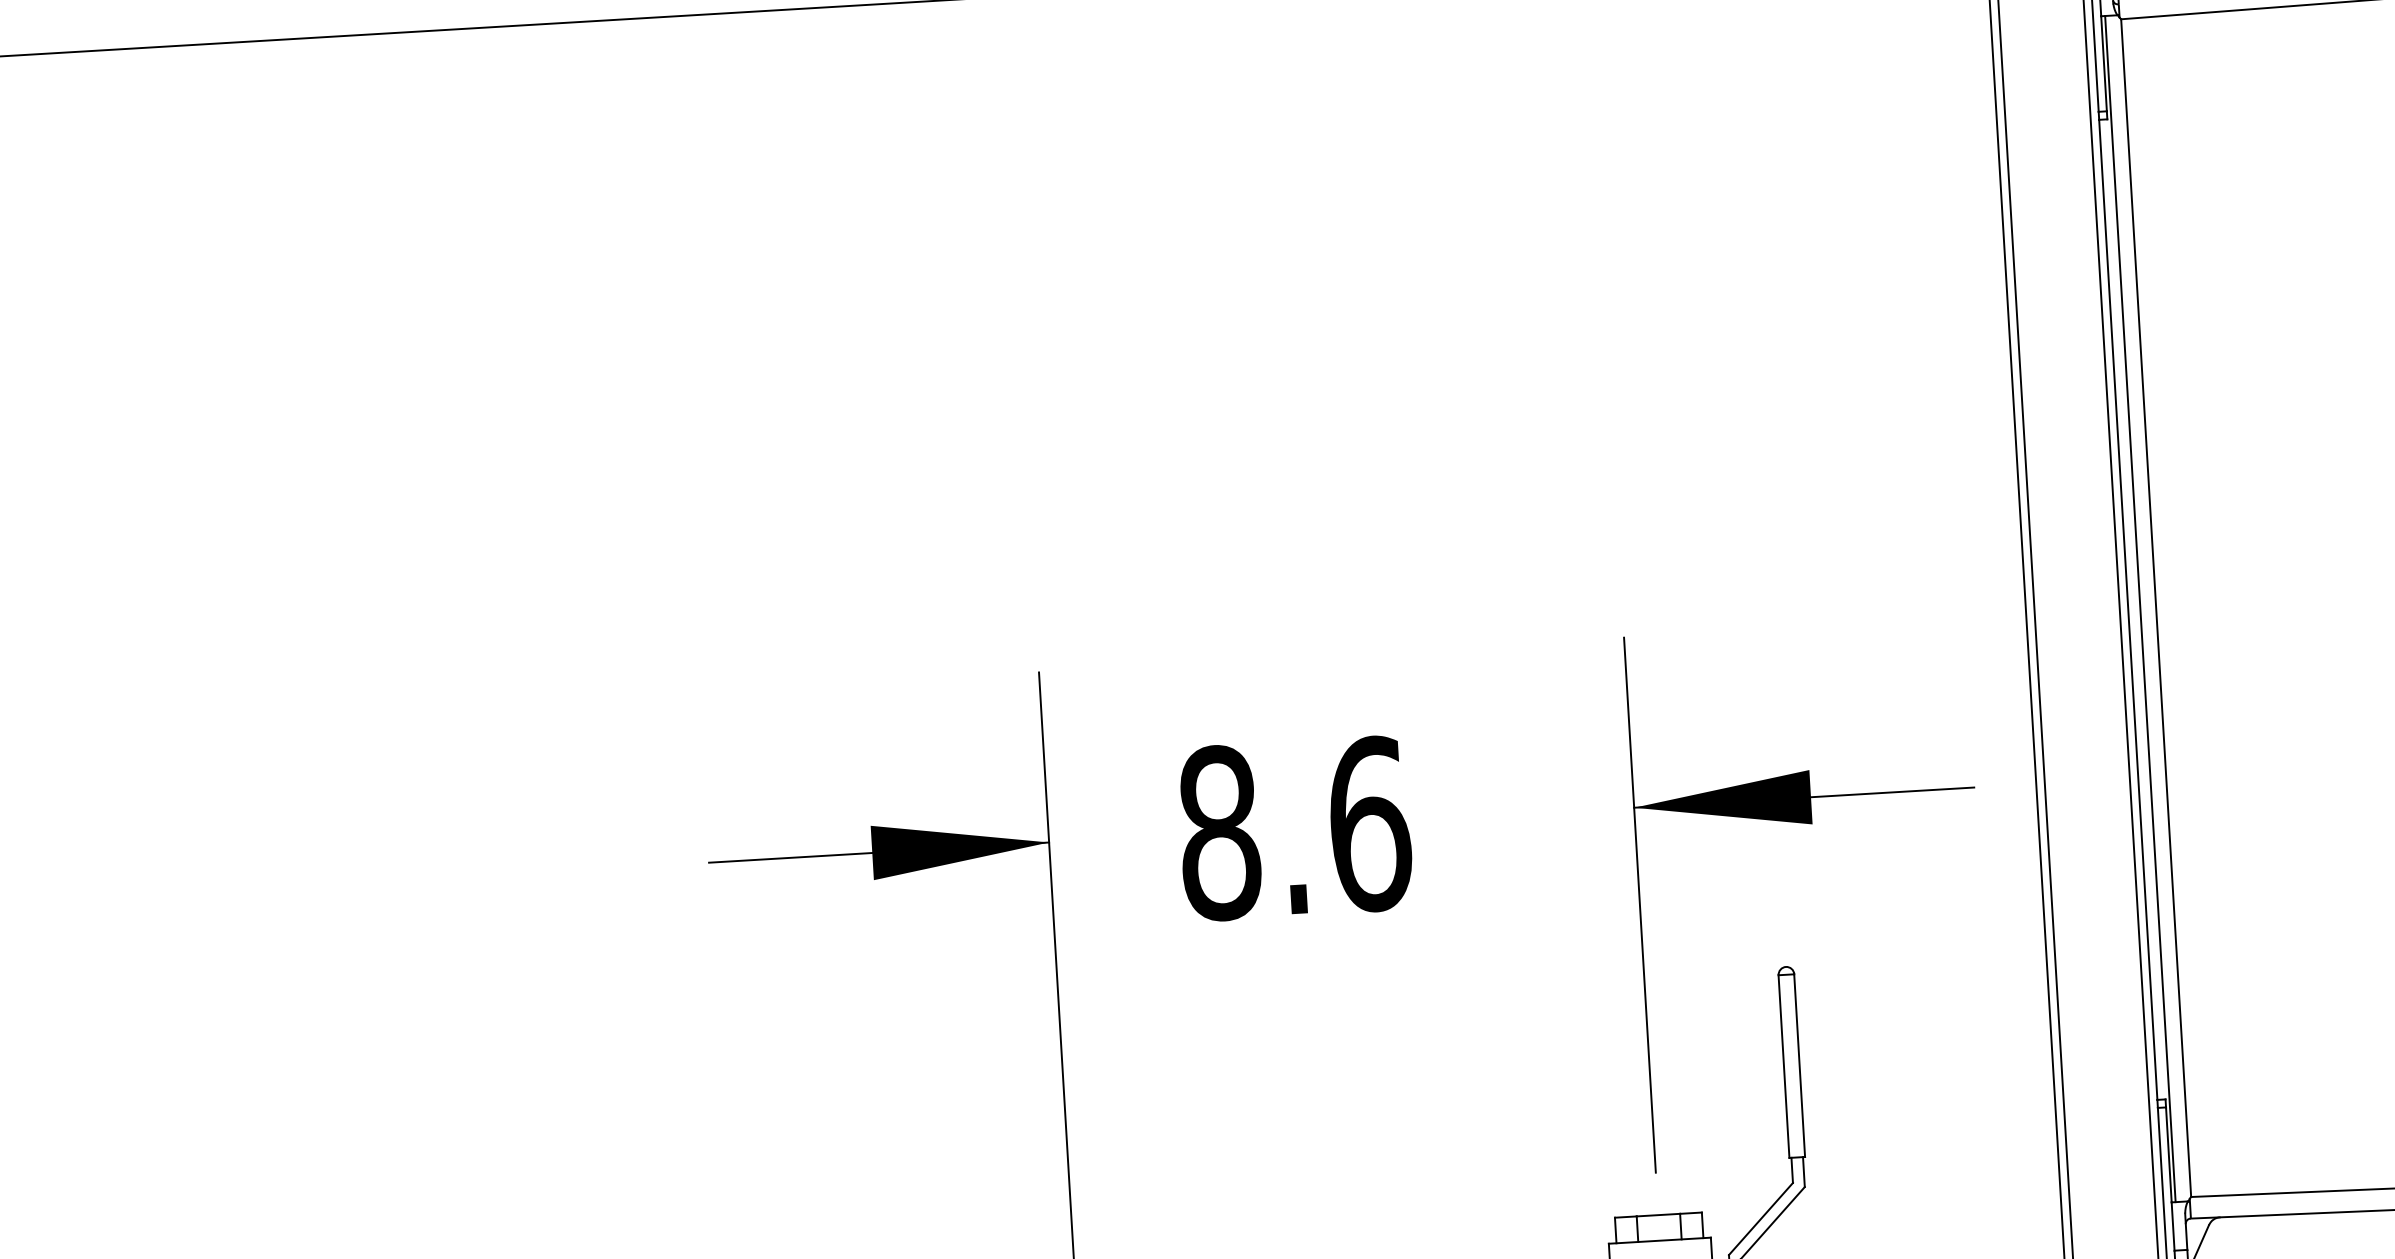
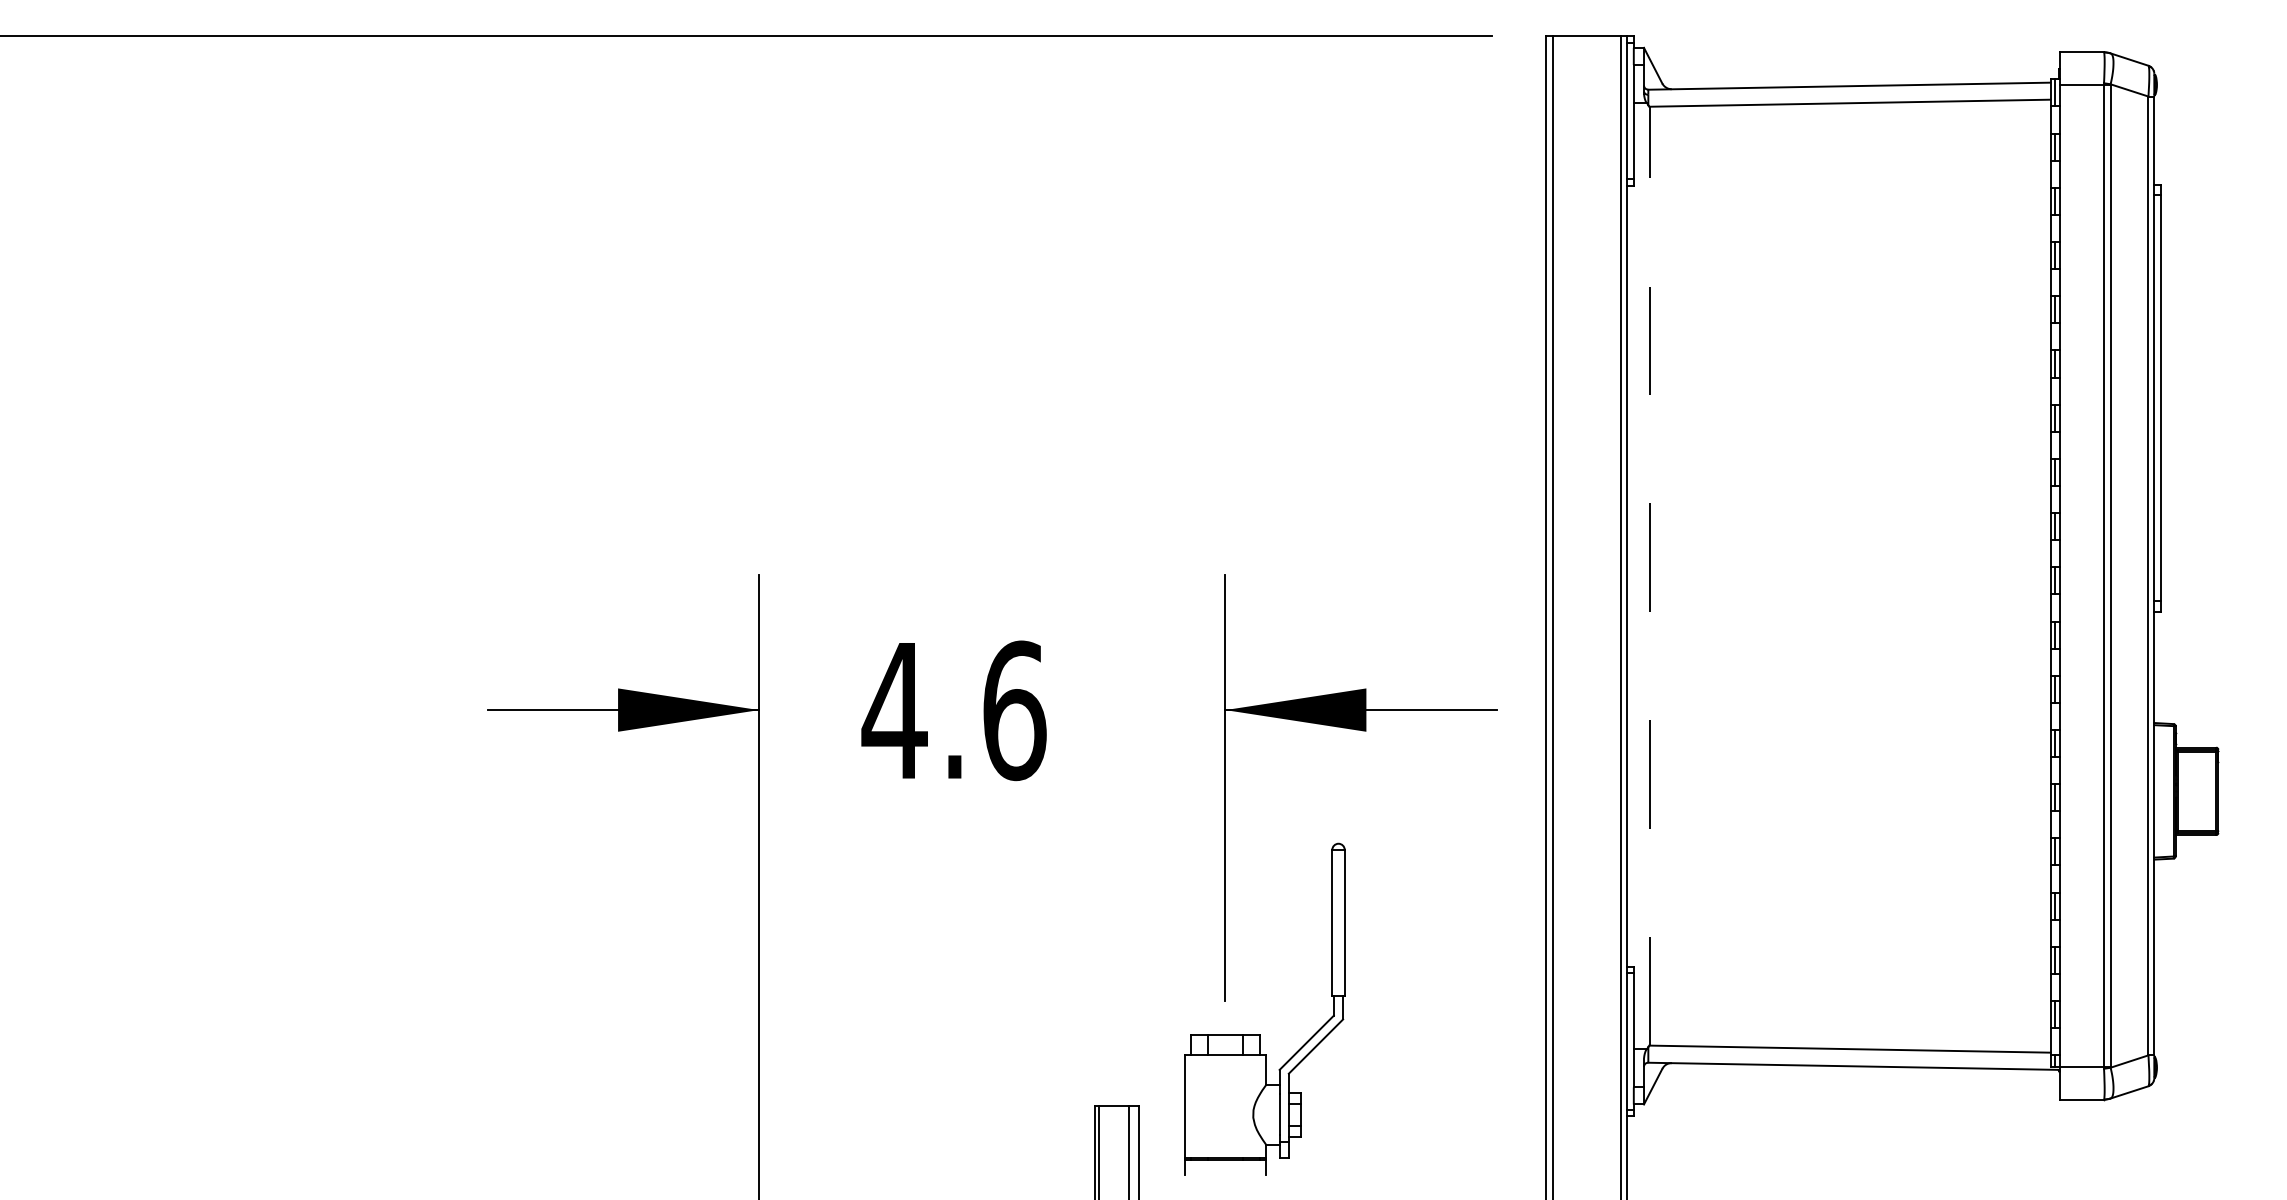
line: (2156, 607) -> (1649, 575), solid -> dashed
line: (2139, 608) -> (1636, 575), removed
text: (1219, 832) -> (894, 710), 8.6 -> 4.6

